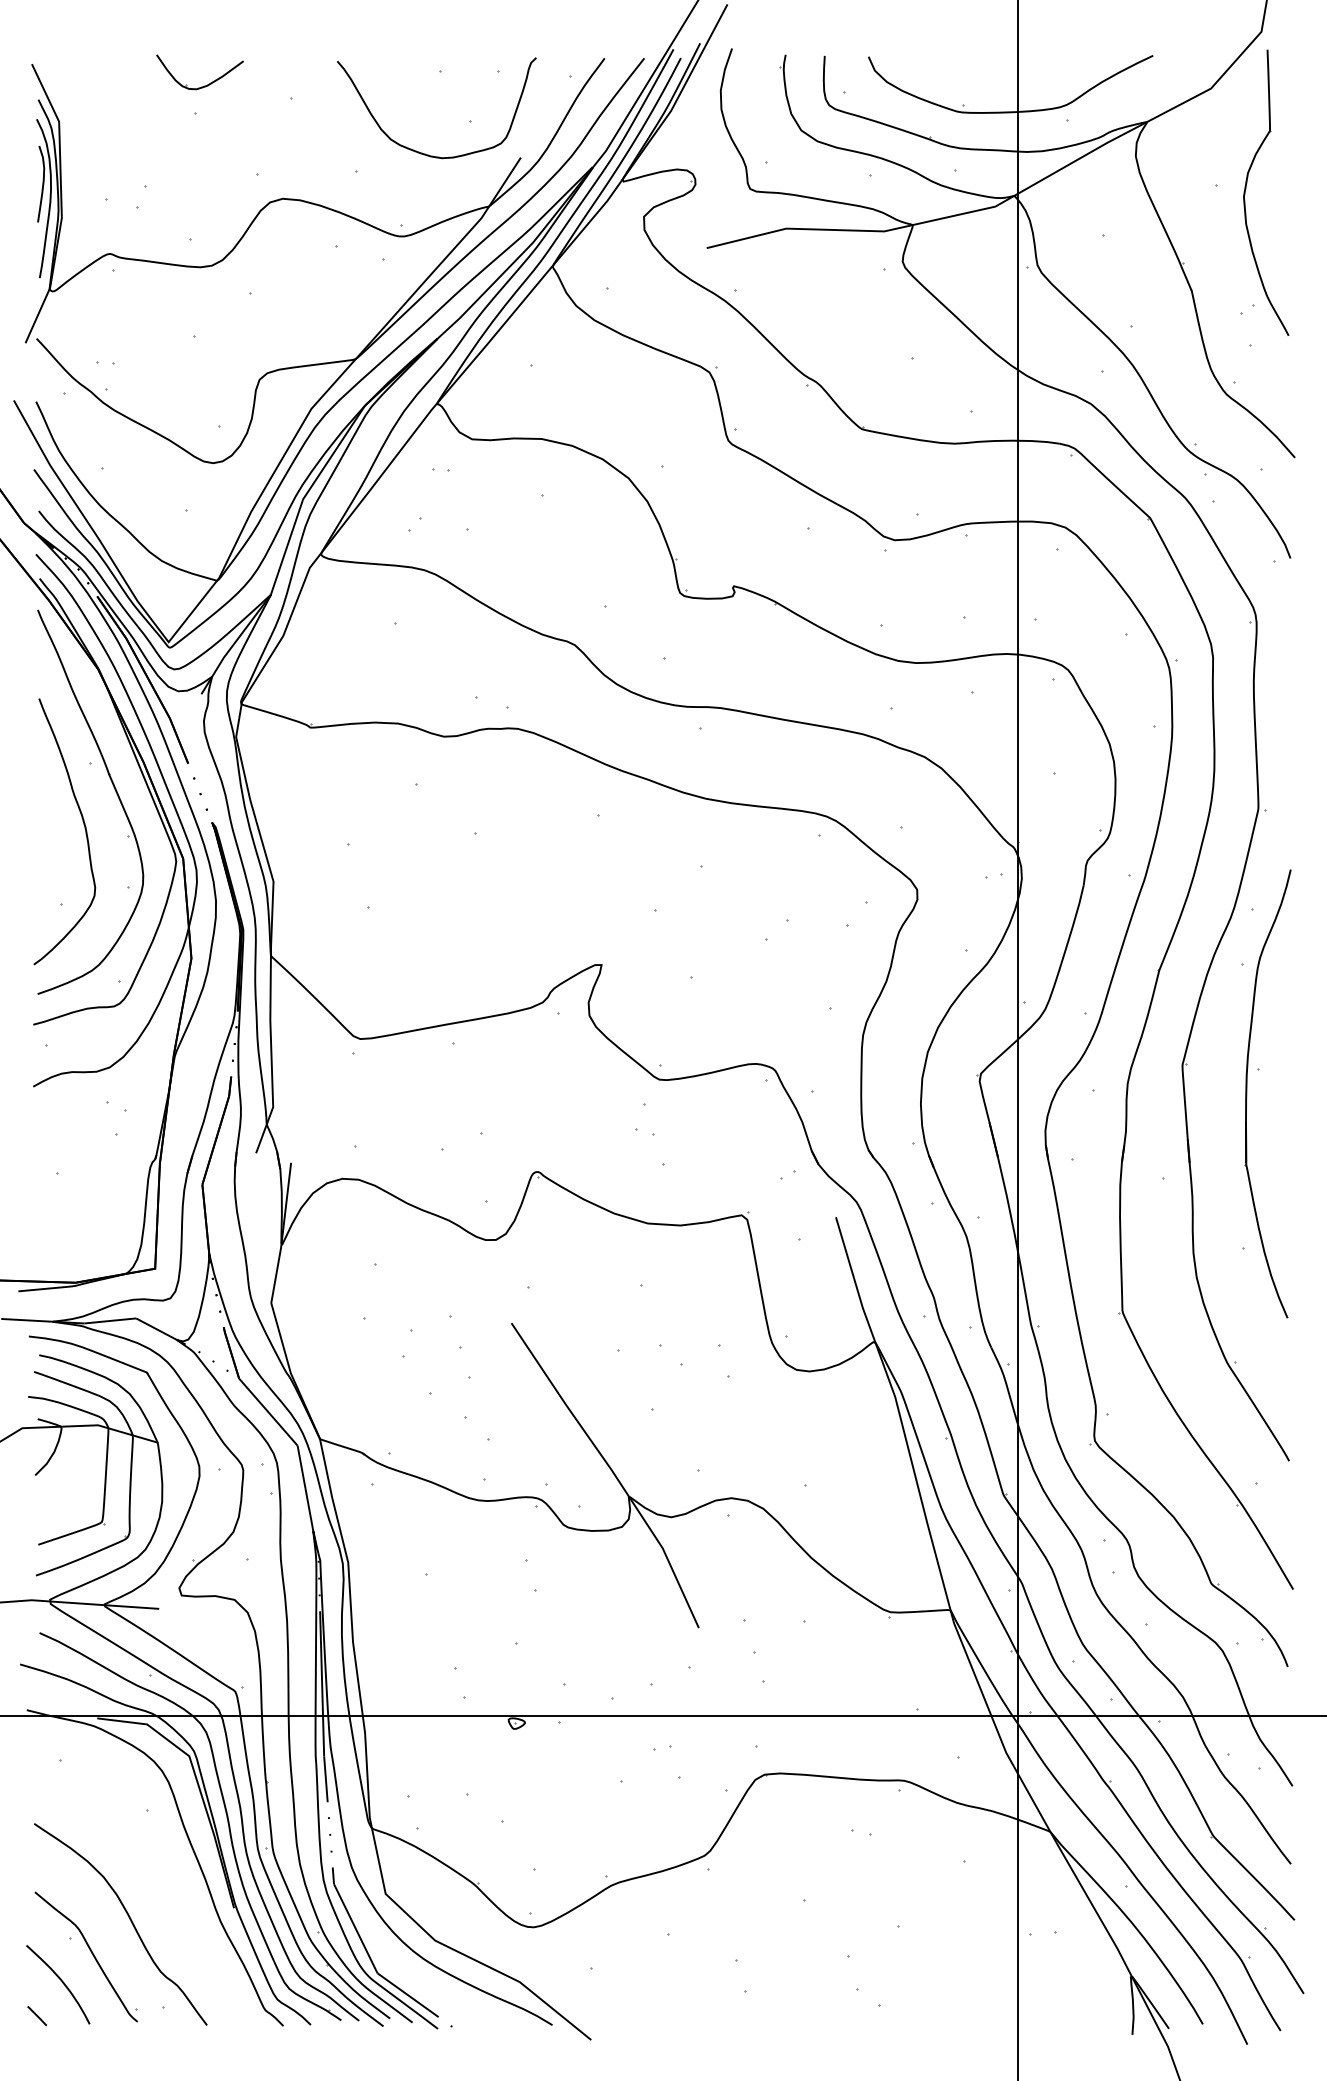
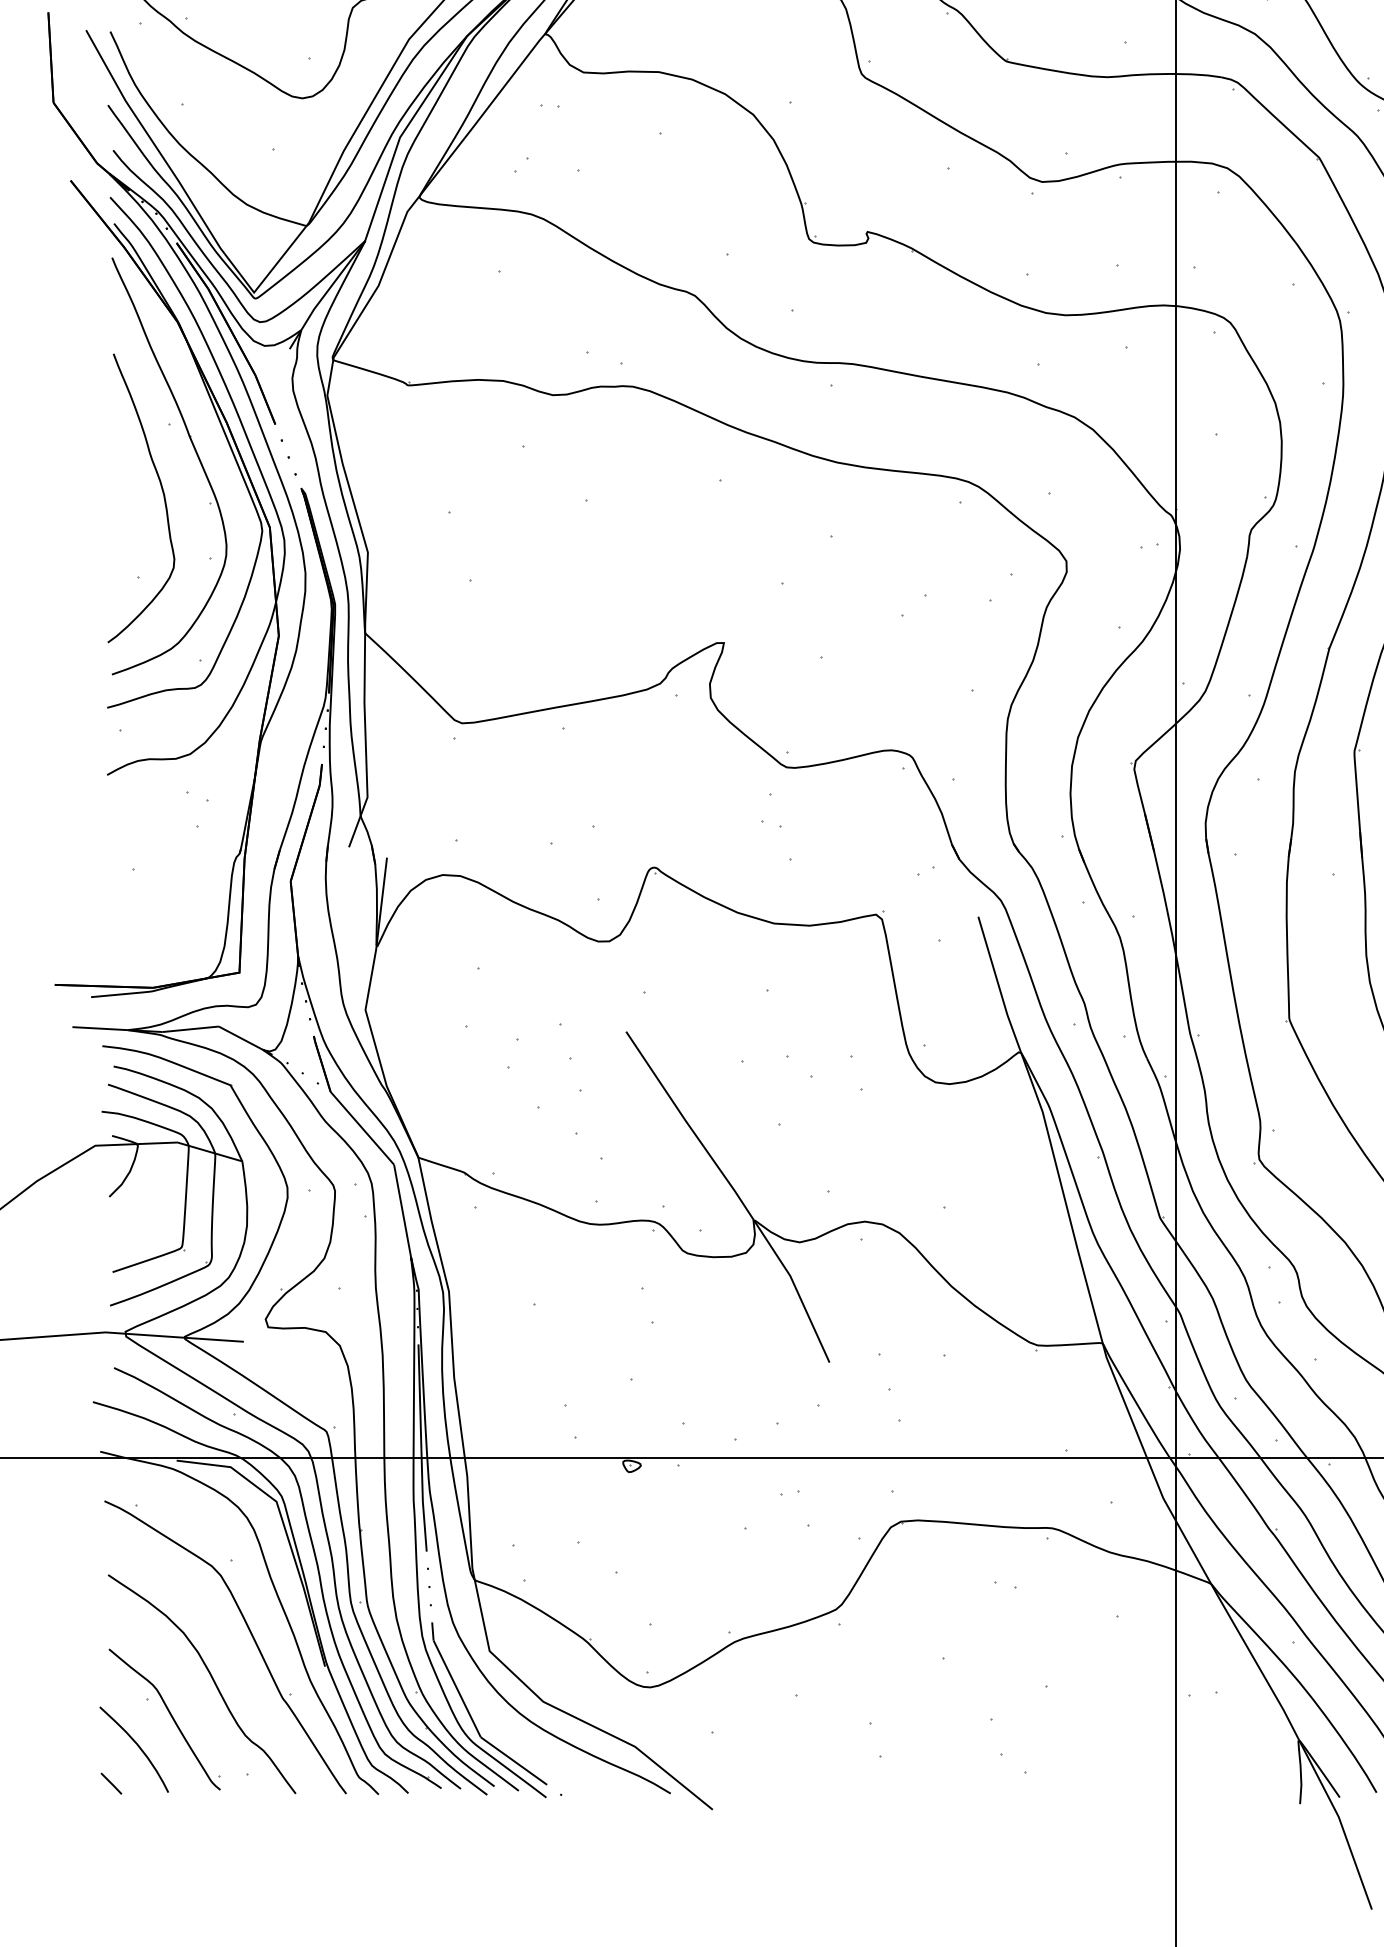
part: (165, 1878) -> (250, 1634), added

